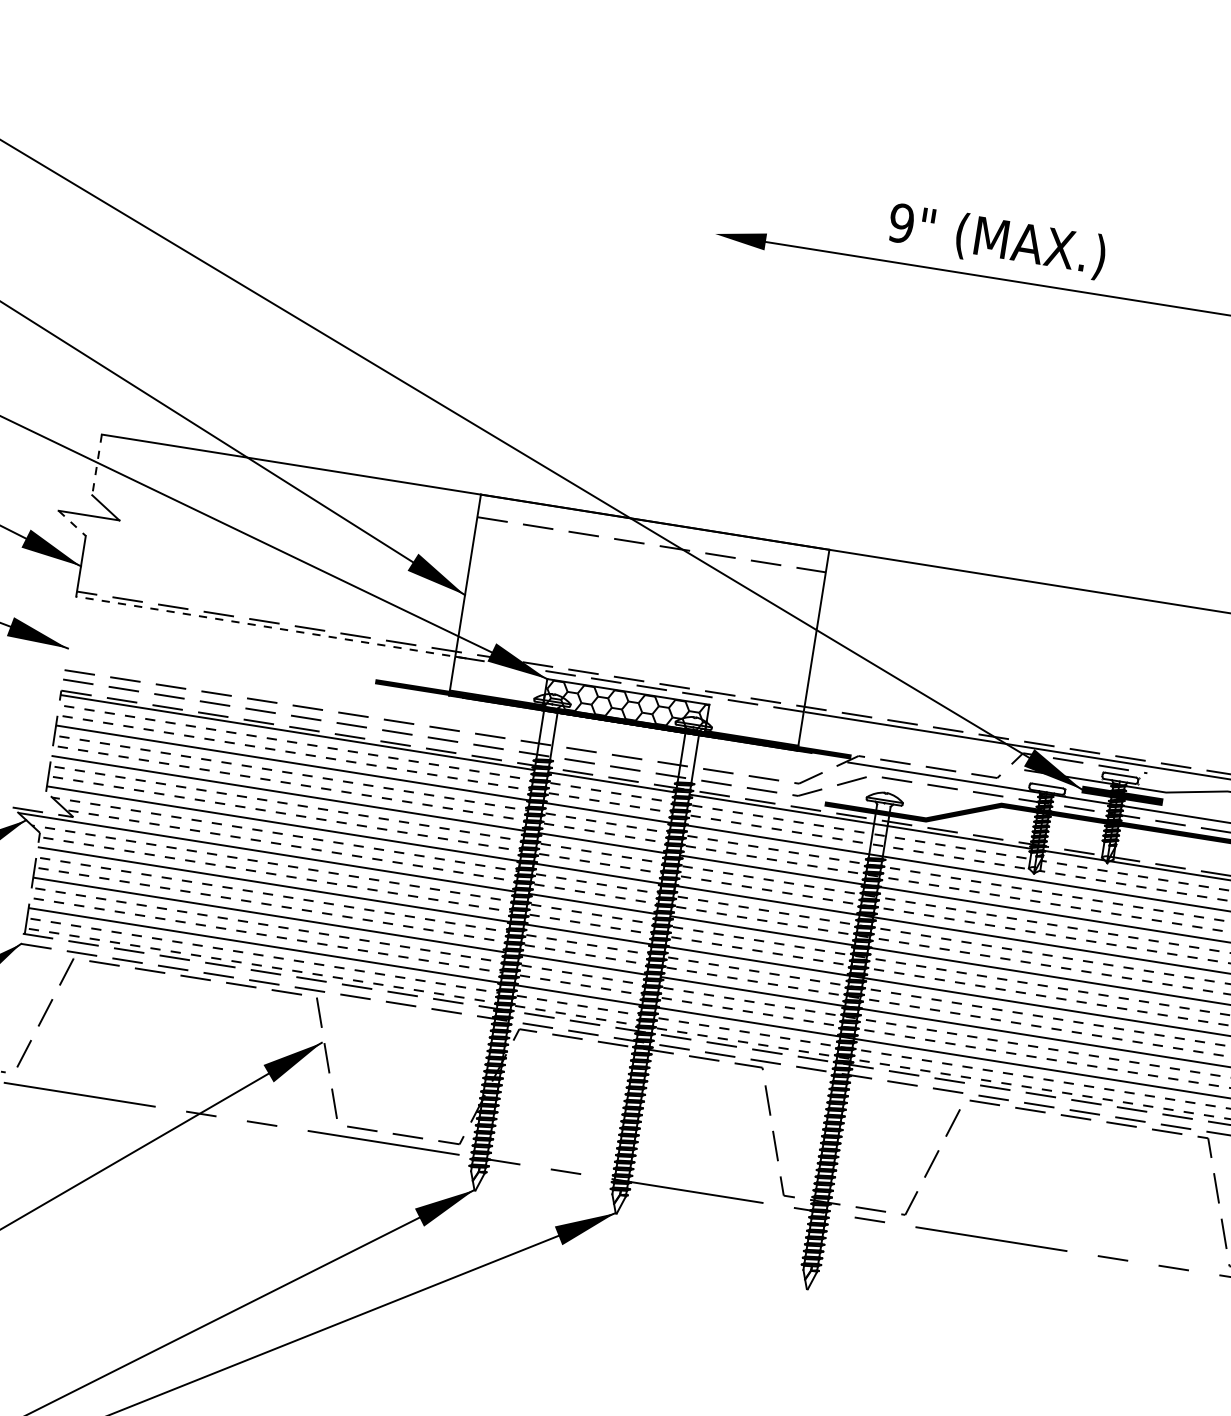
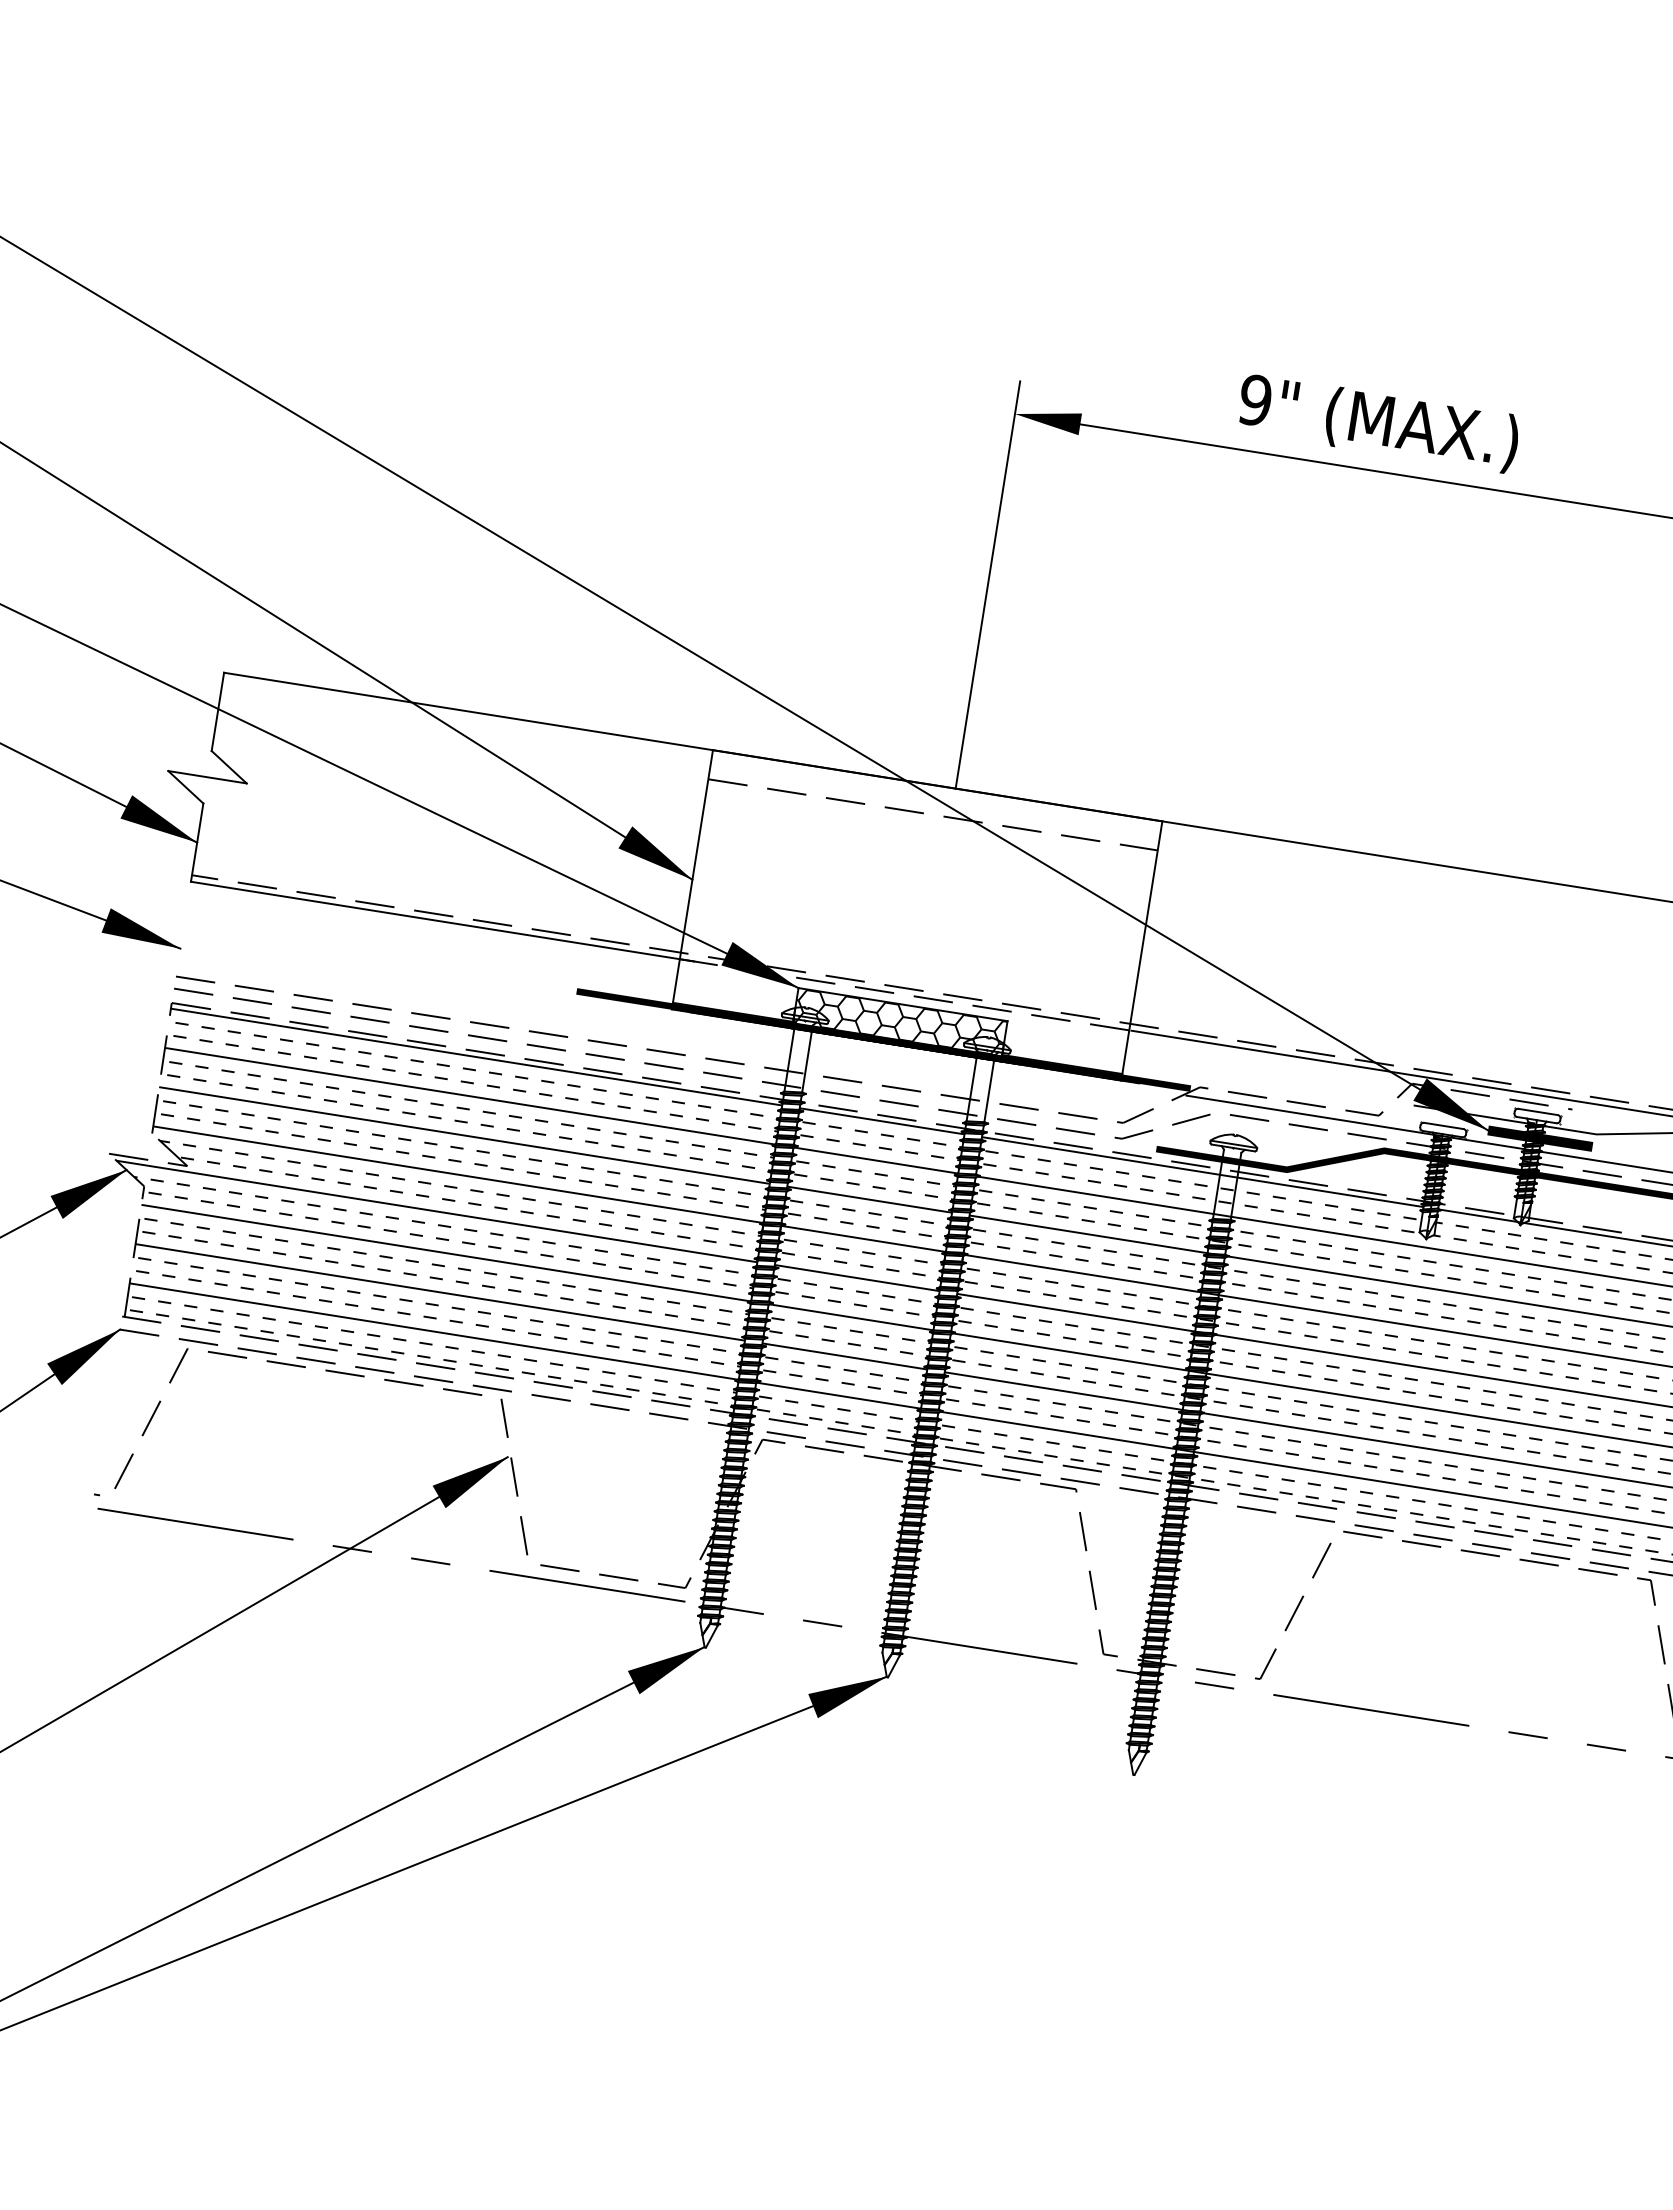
line: (693, 366) -> (987, 584), added
line: (96, 464) -> (217, 711), dashed -> solid
line: (71, 523) -> (185, 787), dashed -> solid
line: (271, 627) -> (442, 921), dashed -> solid

